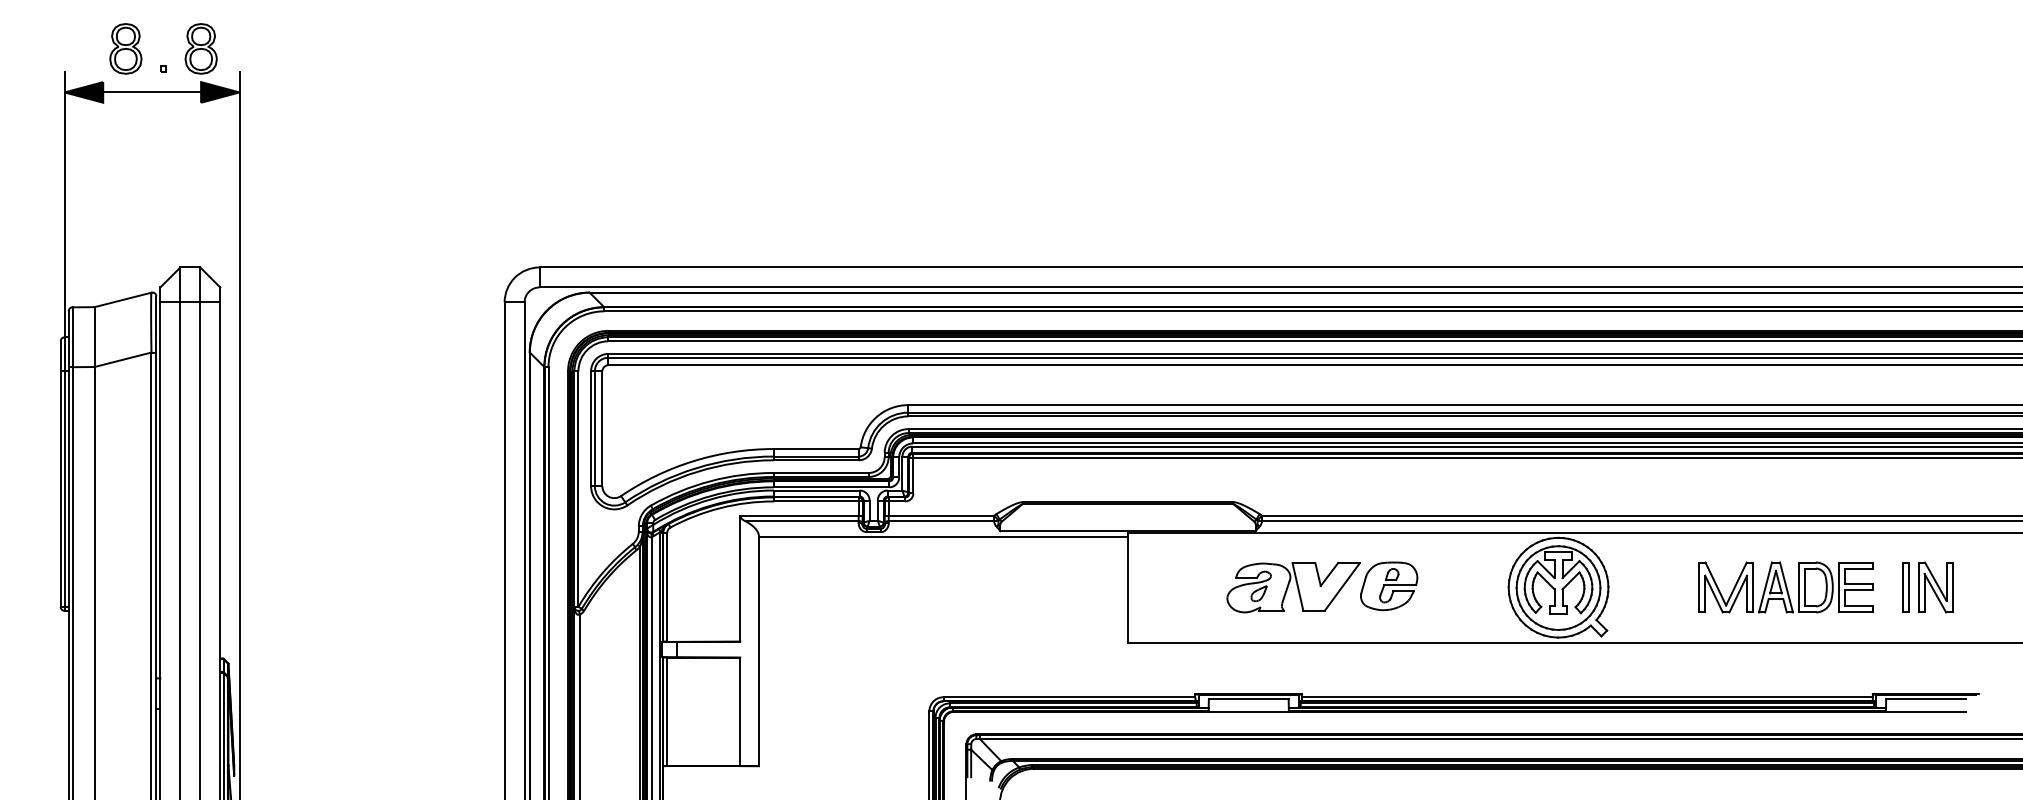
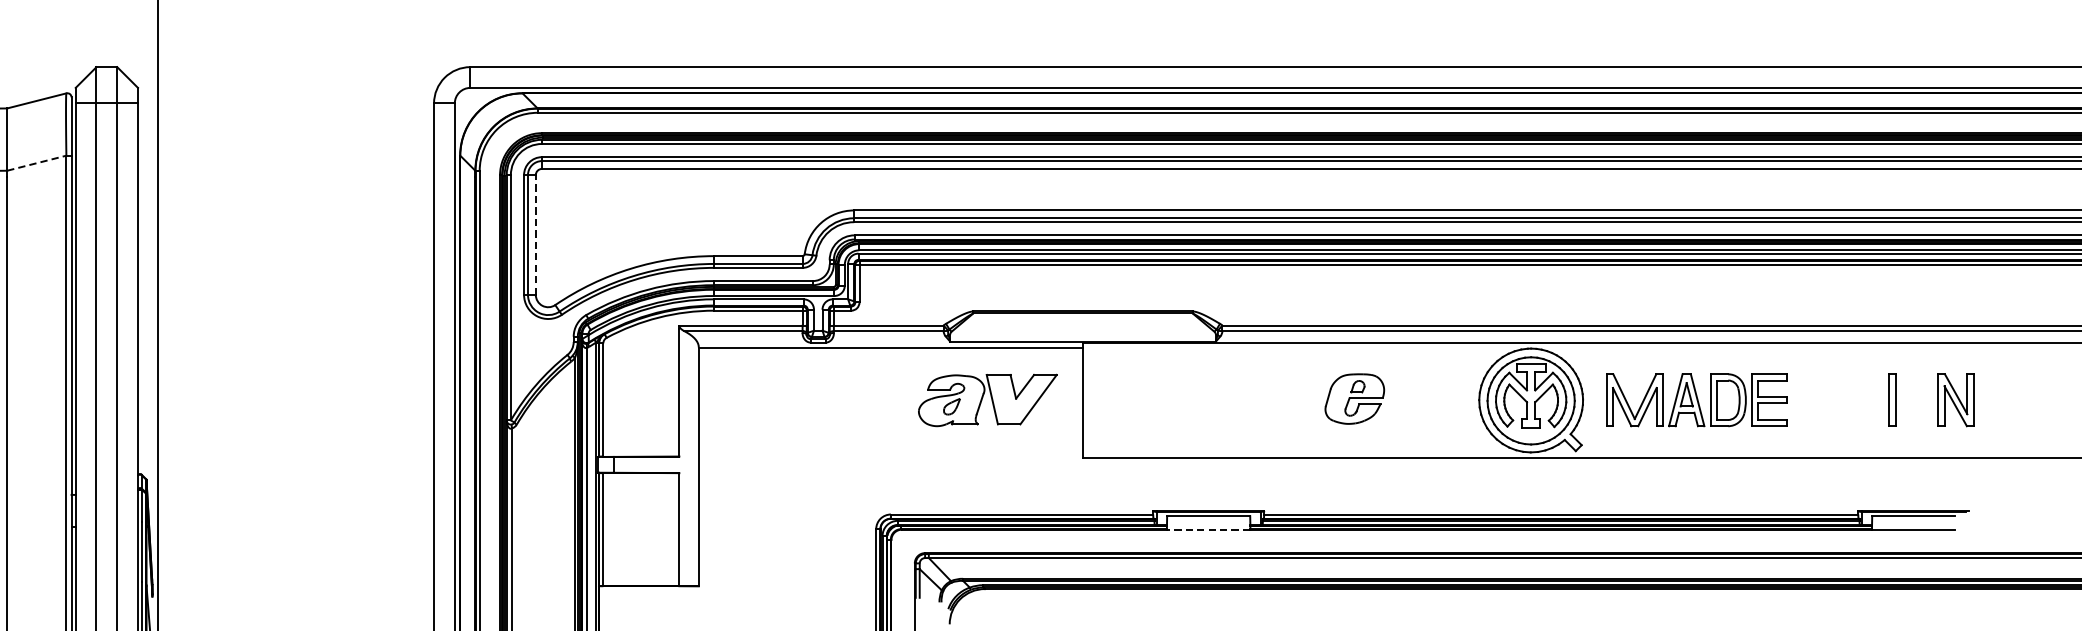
line: (123, 359) -> (37, 162), solid -> dashed
line: (602, 428) -> (535, 234), solid -> dashed
part: (1293, 587) -> (987, 400), moved
part: (1785, 587) -> (1696, 400), moved
part: (1935, 587) -> (1955, 400), moved
line: (1248, 711) -> (1208, 529), solid -> dashed

